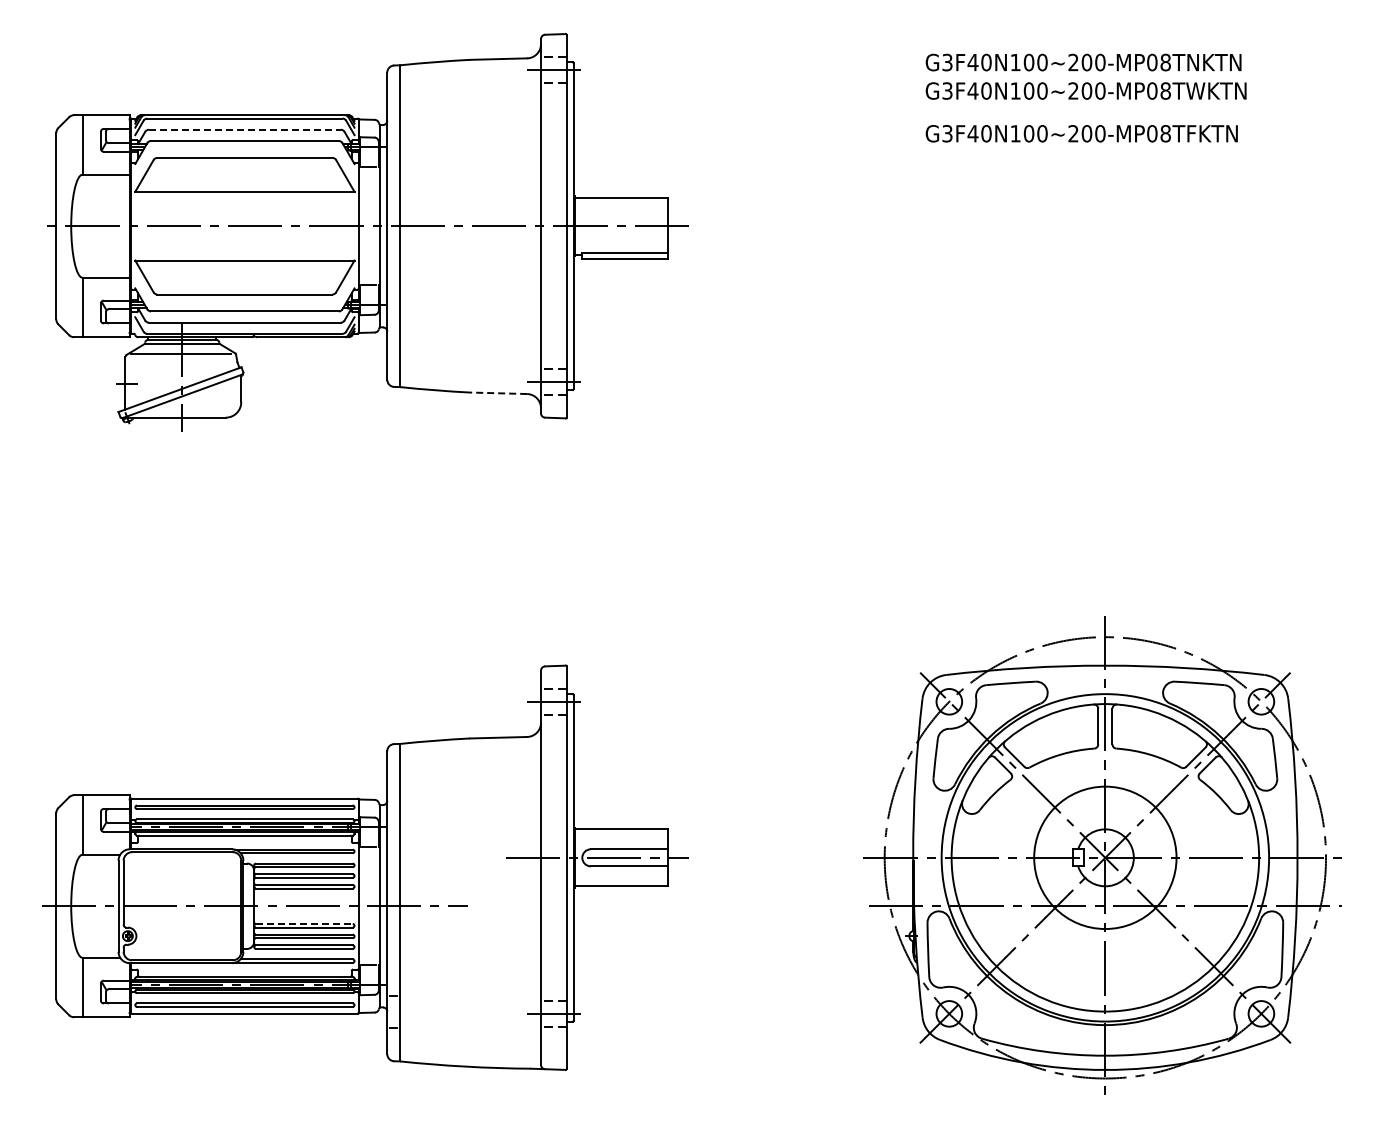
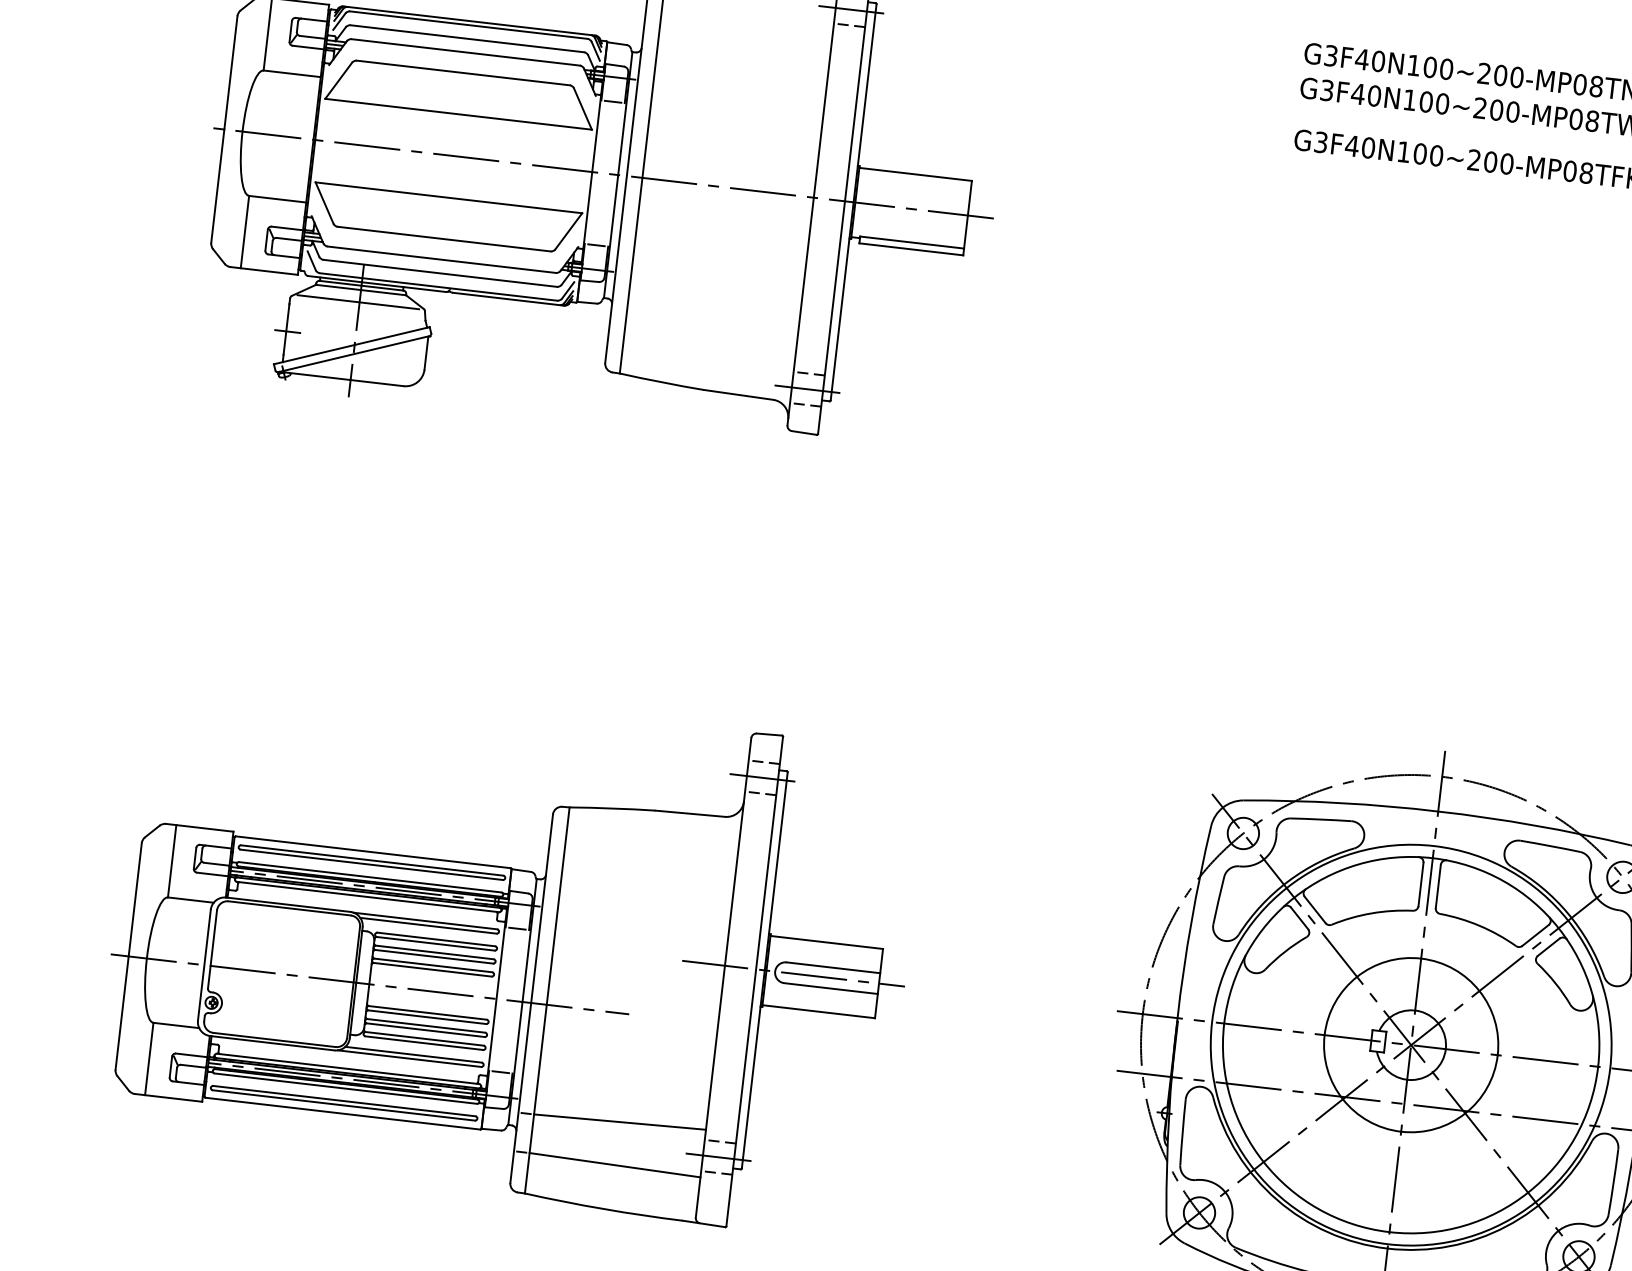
line: (244, 129) -> (466, 38), dashed -> solid
line: (498, 393) -> (738, 395), dashed -> solid
line: (304, 923) -> (428, 1012), dashed -> solid
line: (470, 994) -> (619, 1122), added
line: (470, 1029) -> (615, 1164), added

